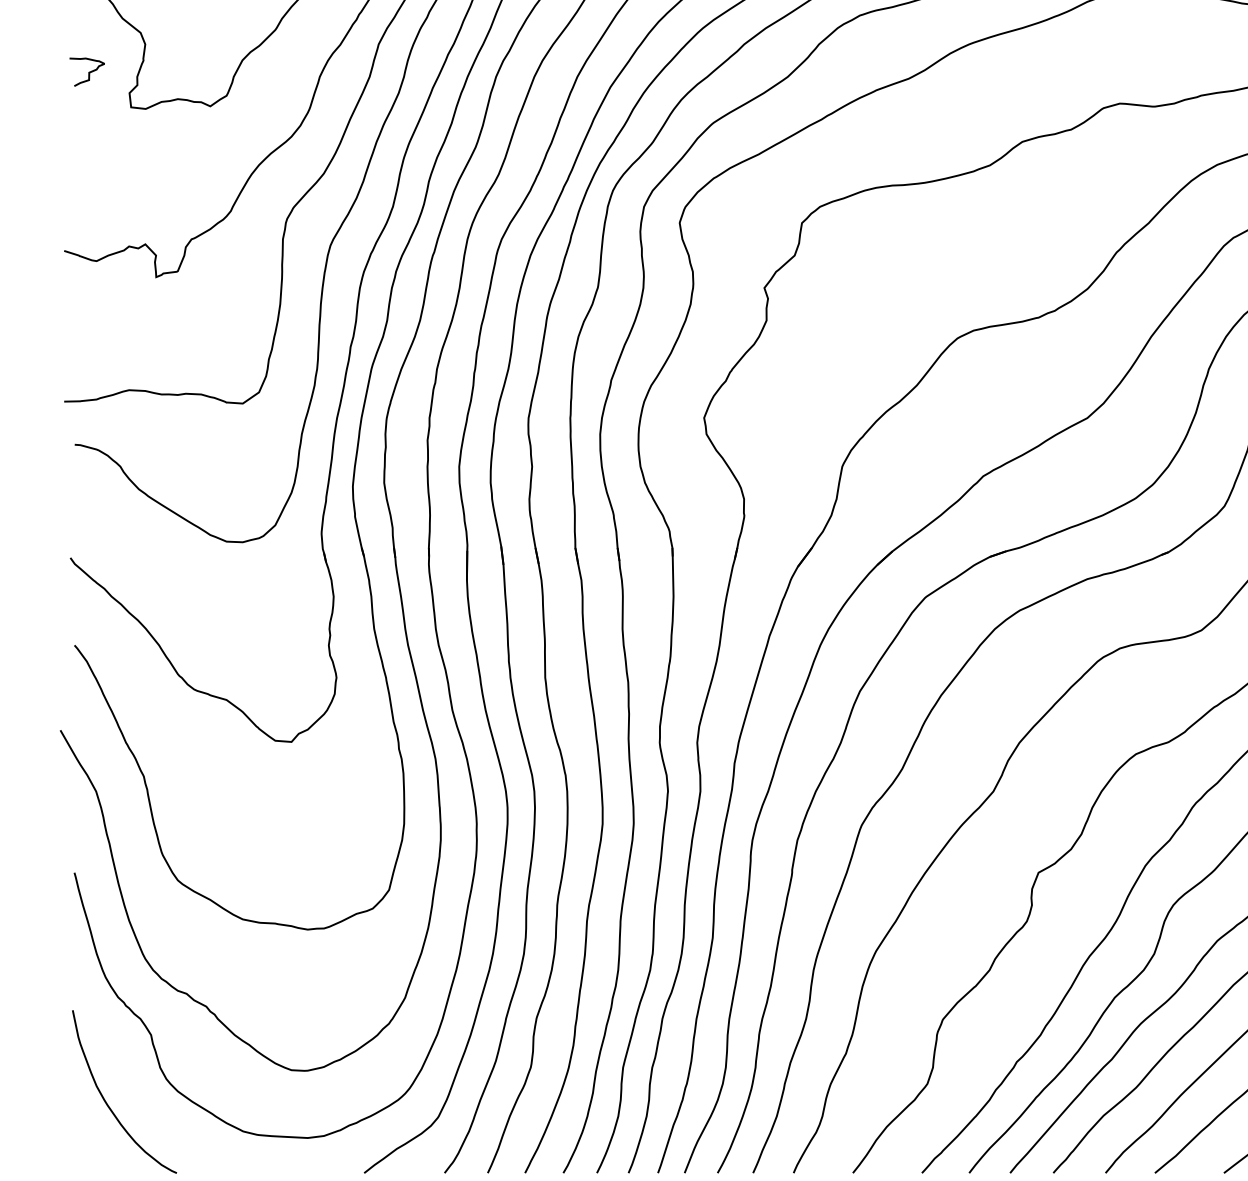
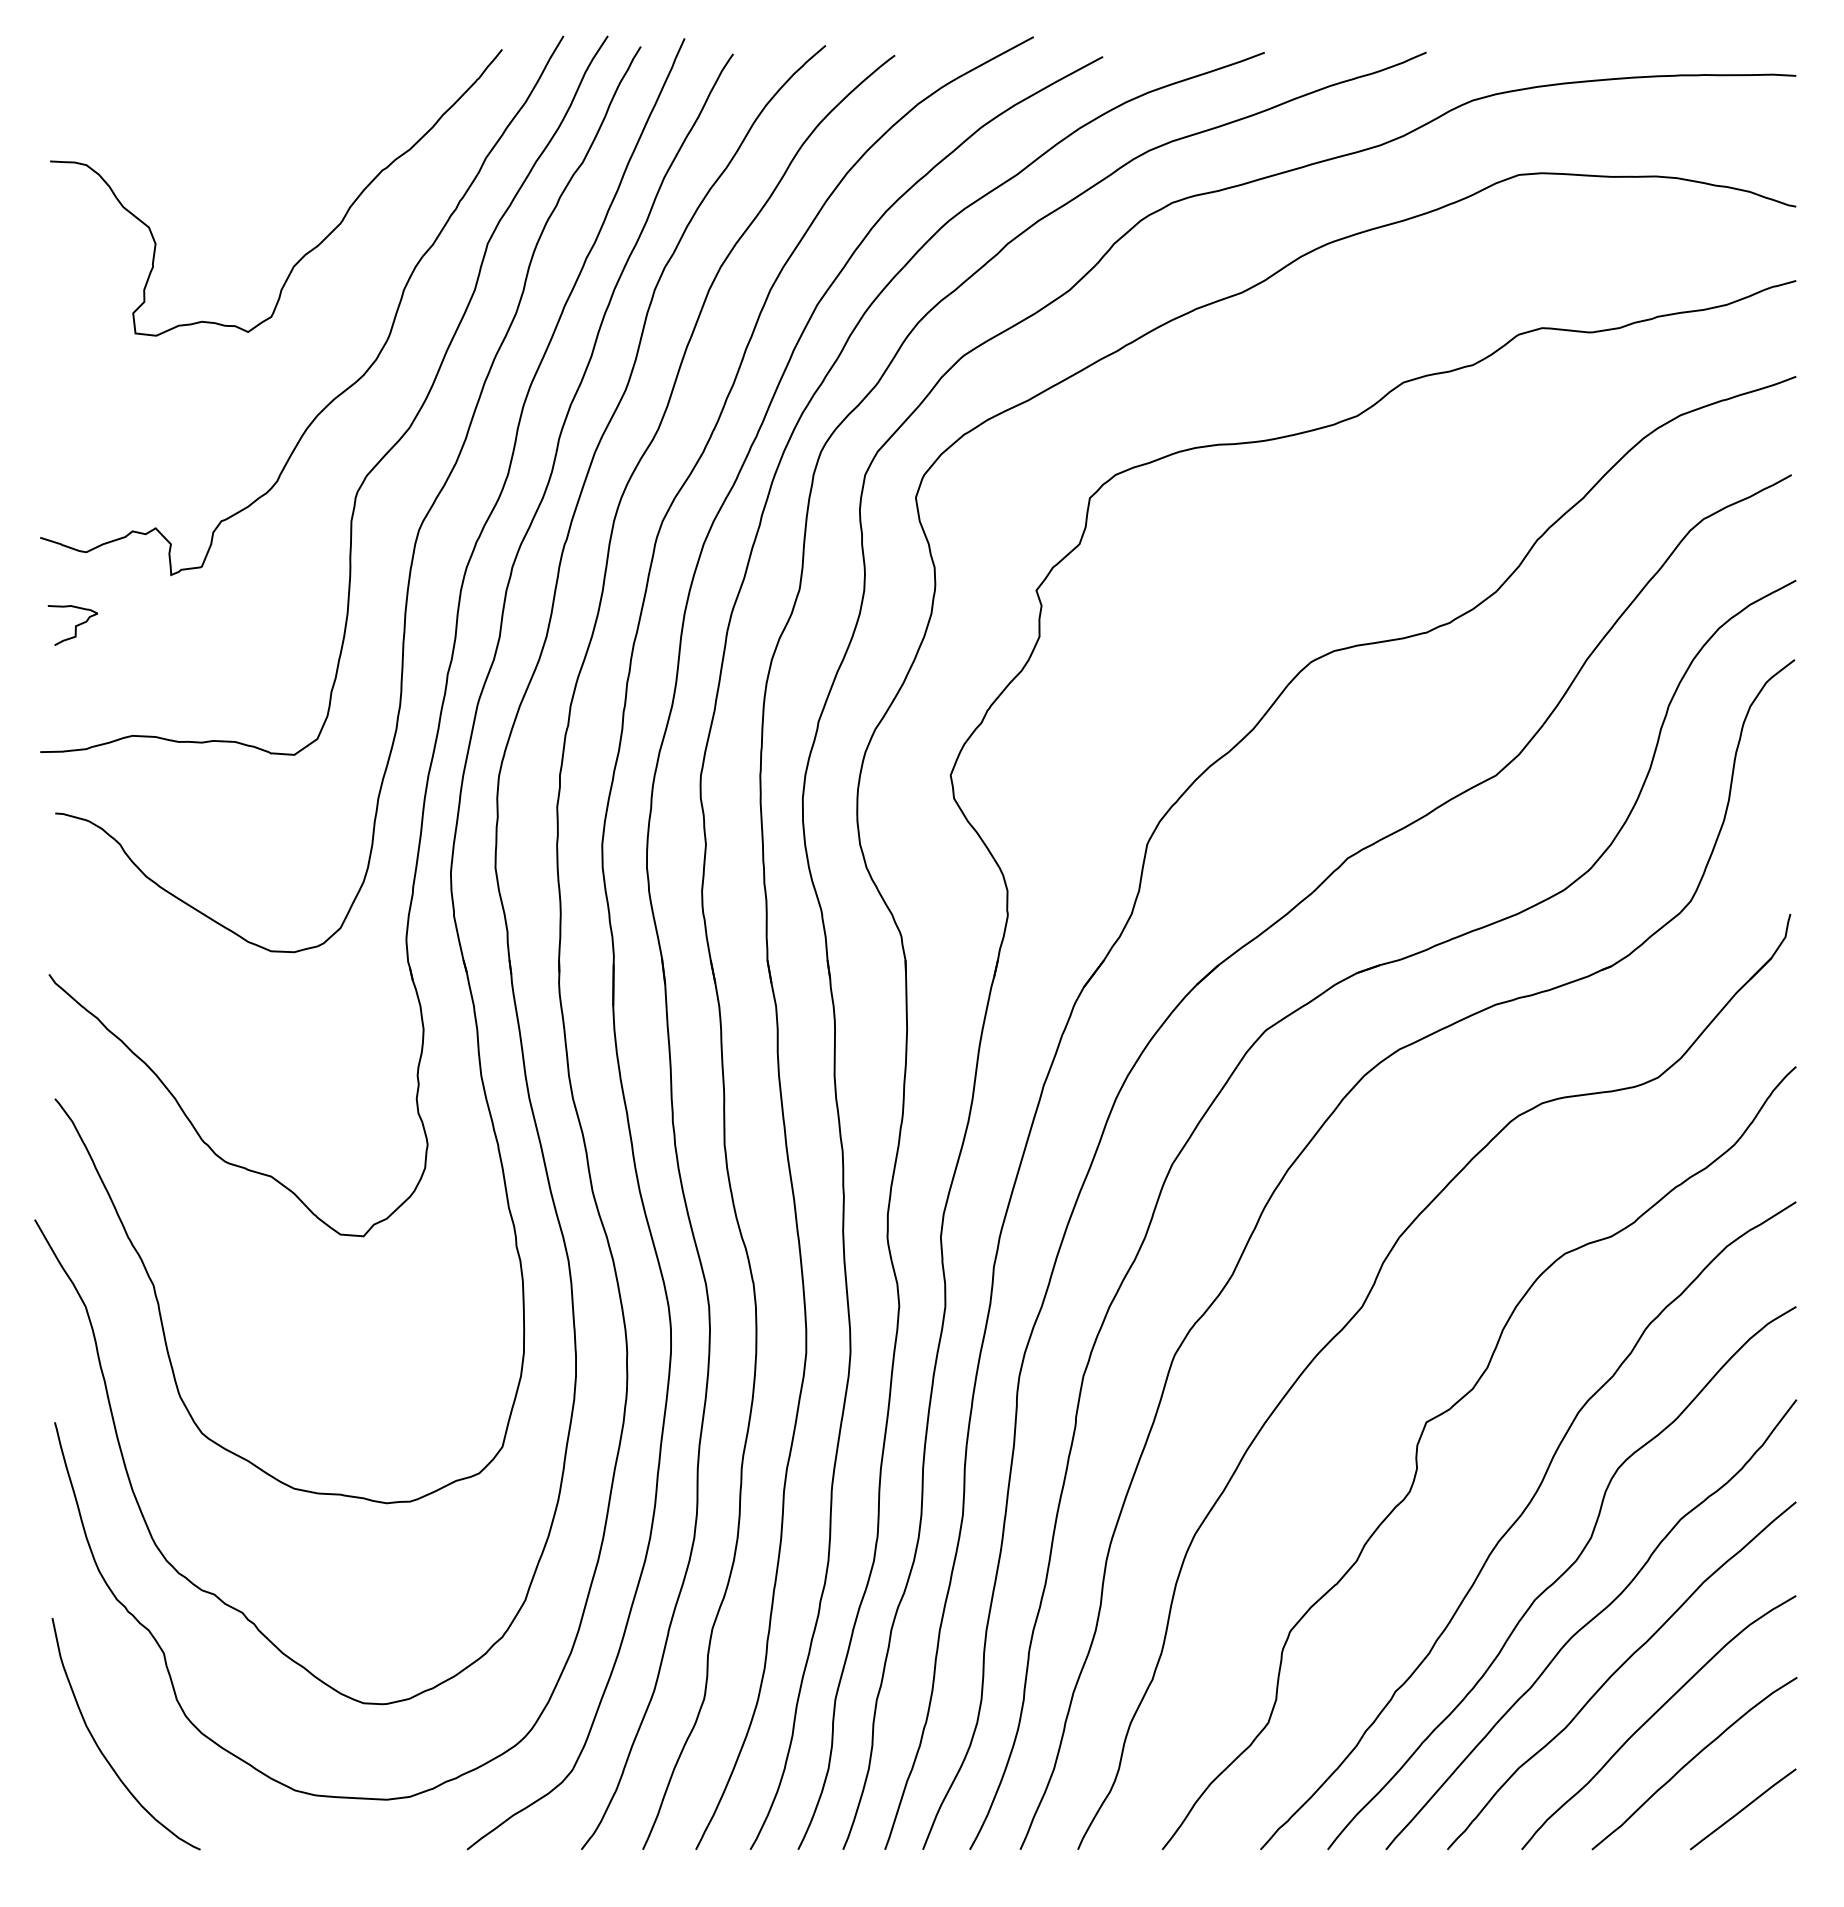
curve: (88, 72) -> (75, 625), moved

